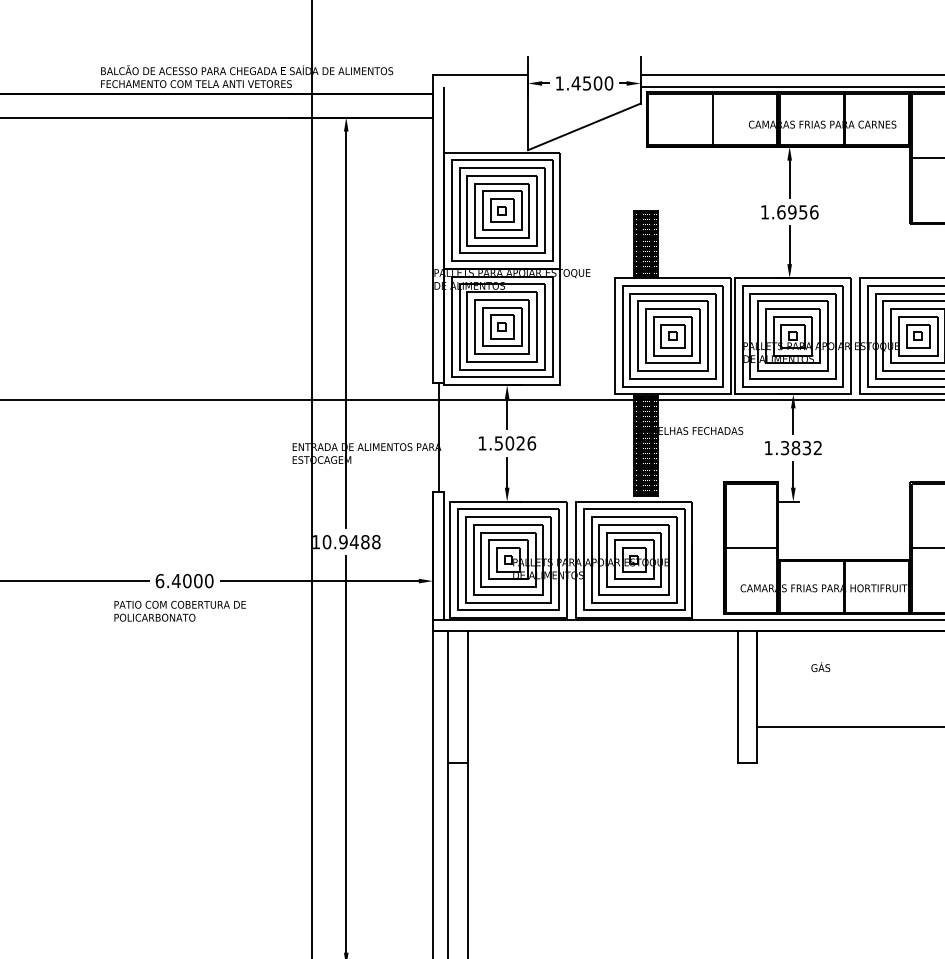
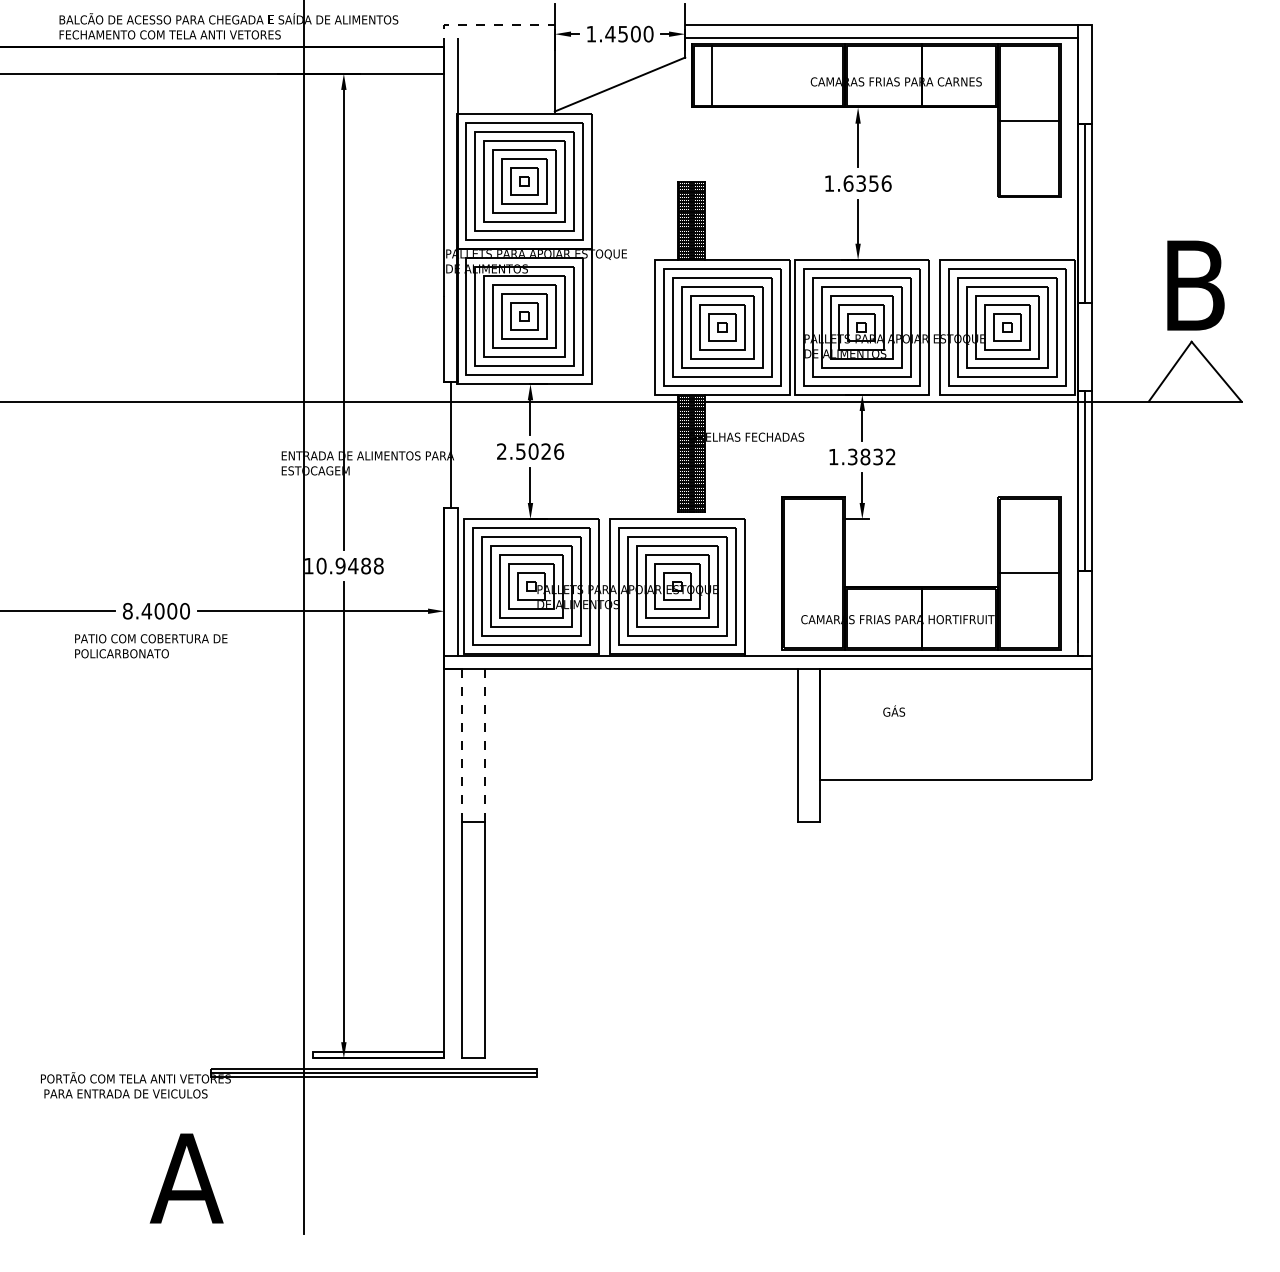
line: (470, 75) -> (488, 24), solid -> dashed
line: (712, 119) -> (711, 75), moved
text: (792, 212) -> (861, 183), 1.6956 -> 1.6356
text: (482, 443) -> (501, 451), 1.5026 -> 2.5026
line: (751, 548) -> (813, 573), removed
text: (159, 581) -> (127, 611), 6.4000 -> 8.4000
line: (467, 696) -> (484, 745), solid -> dashed
line: (448, 697) -> (462, 746), solid -> dashed

